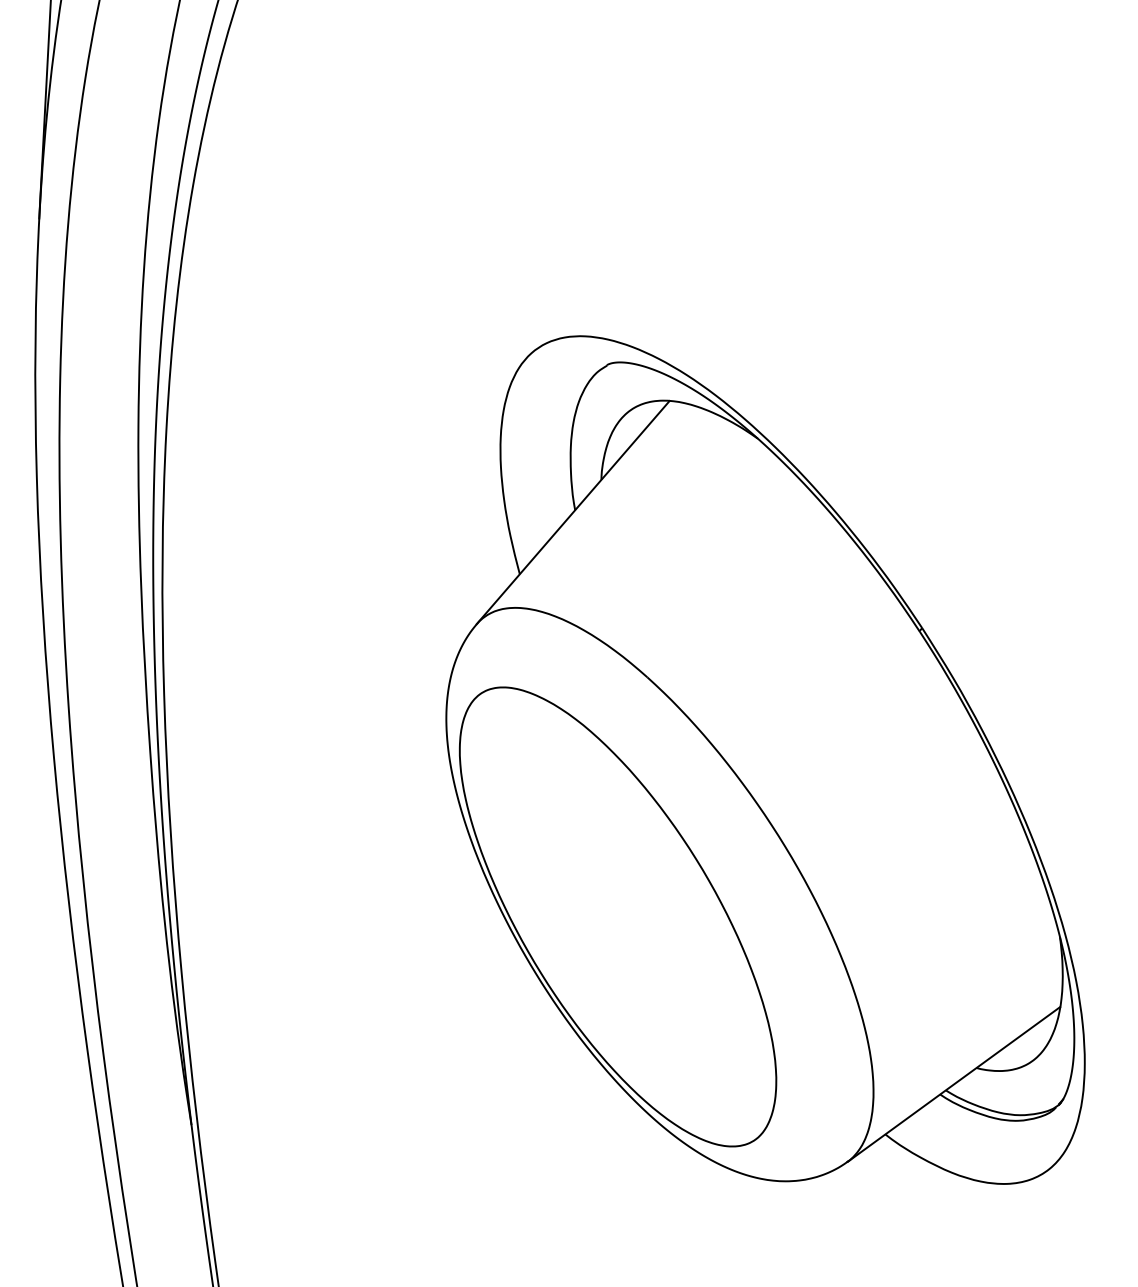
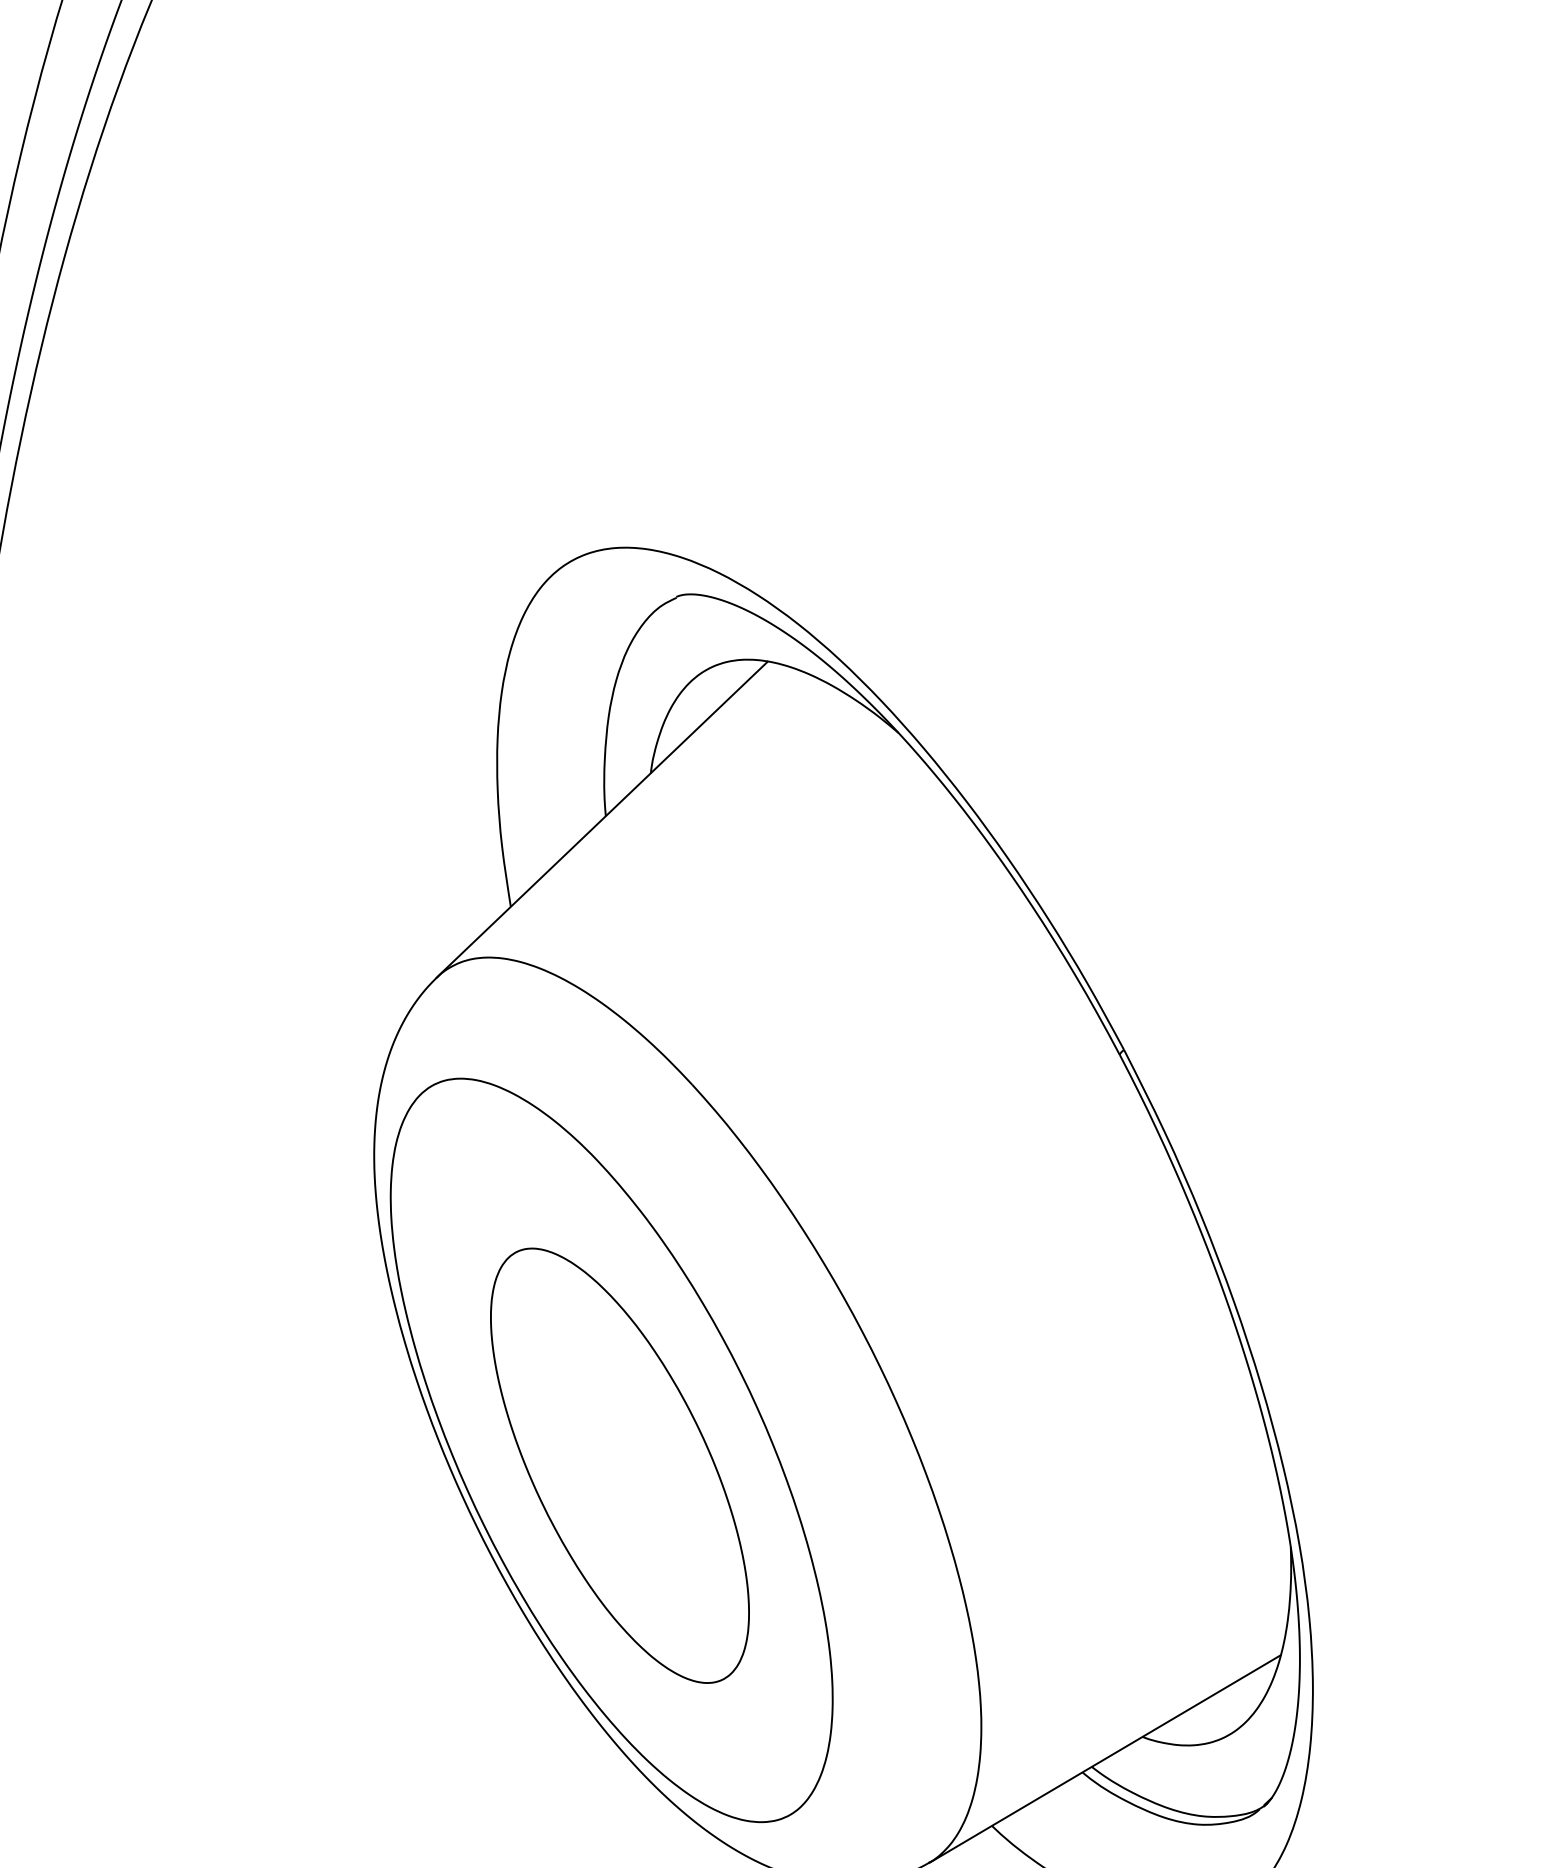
part: (624, 926) -> (620, 1466), added

